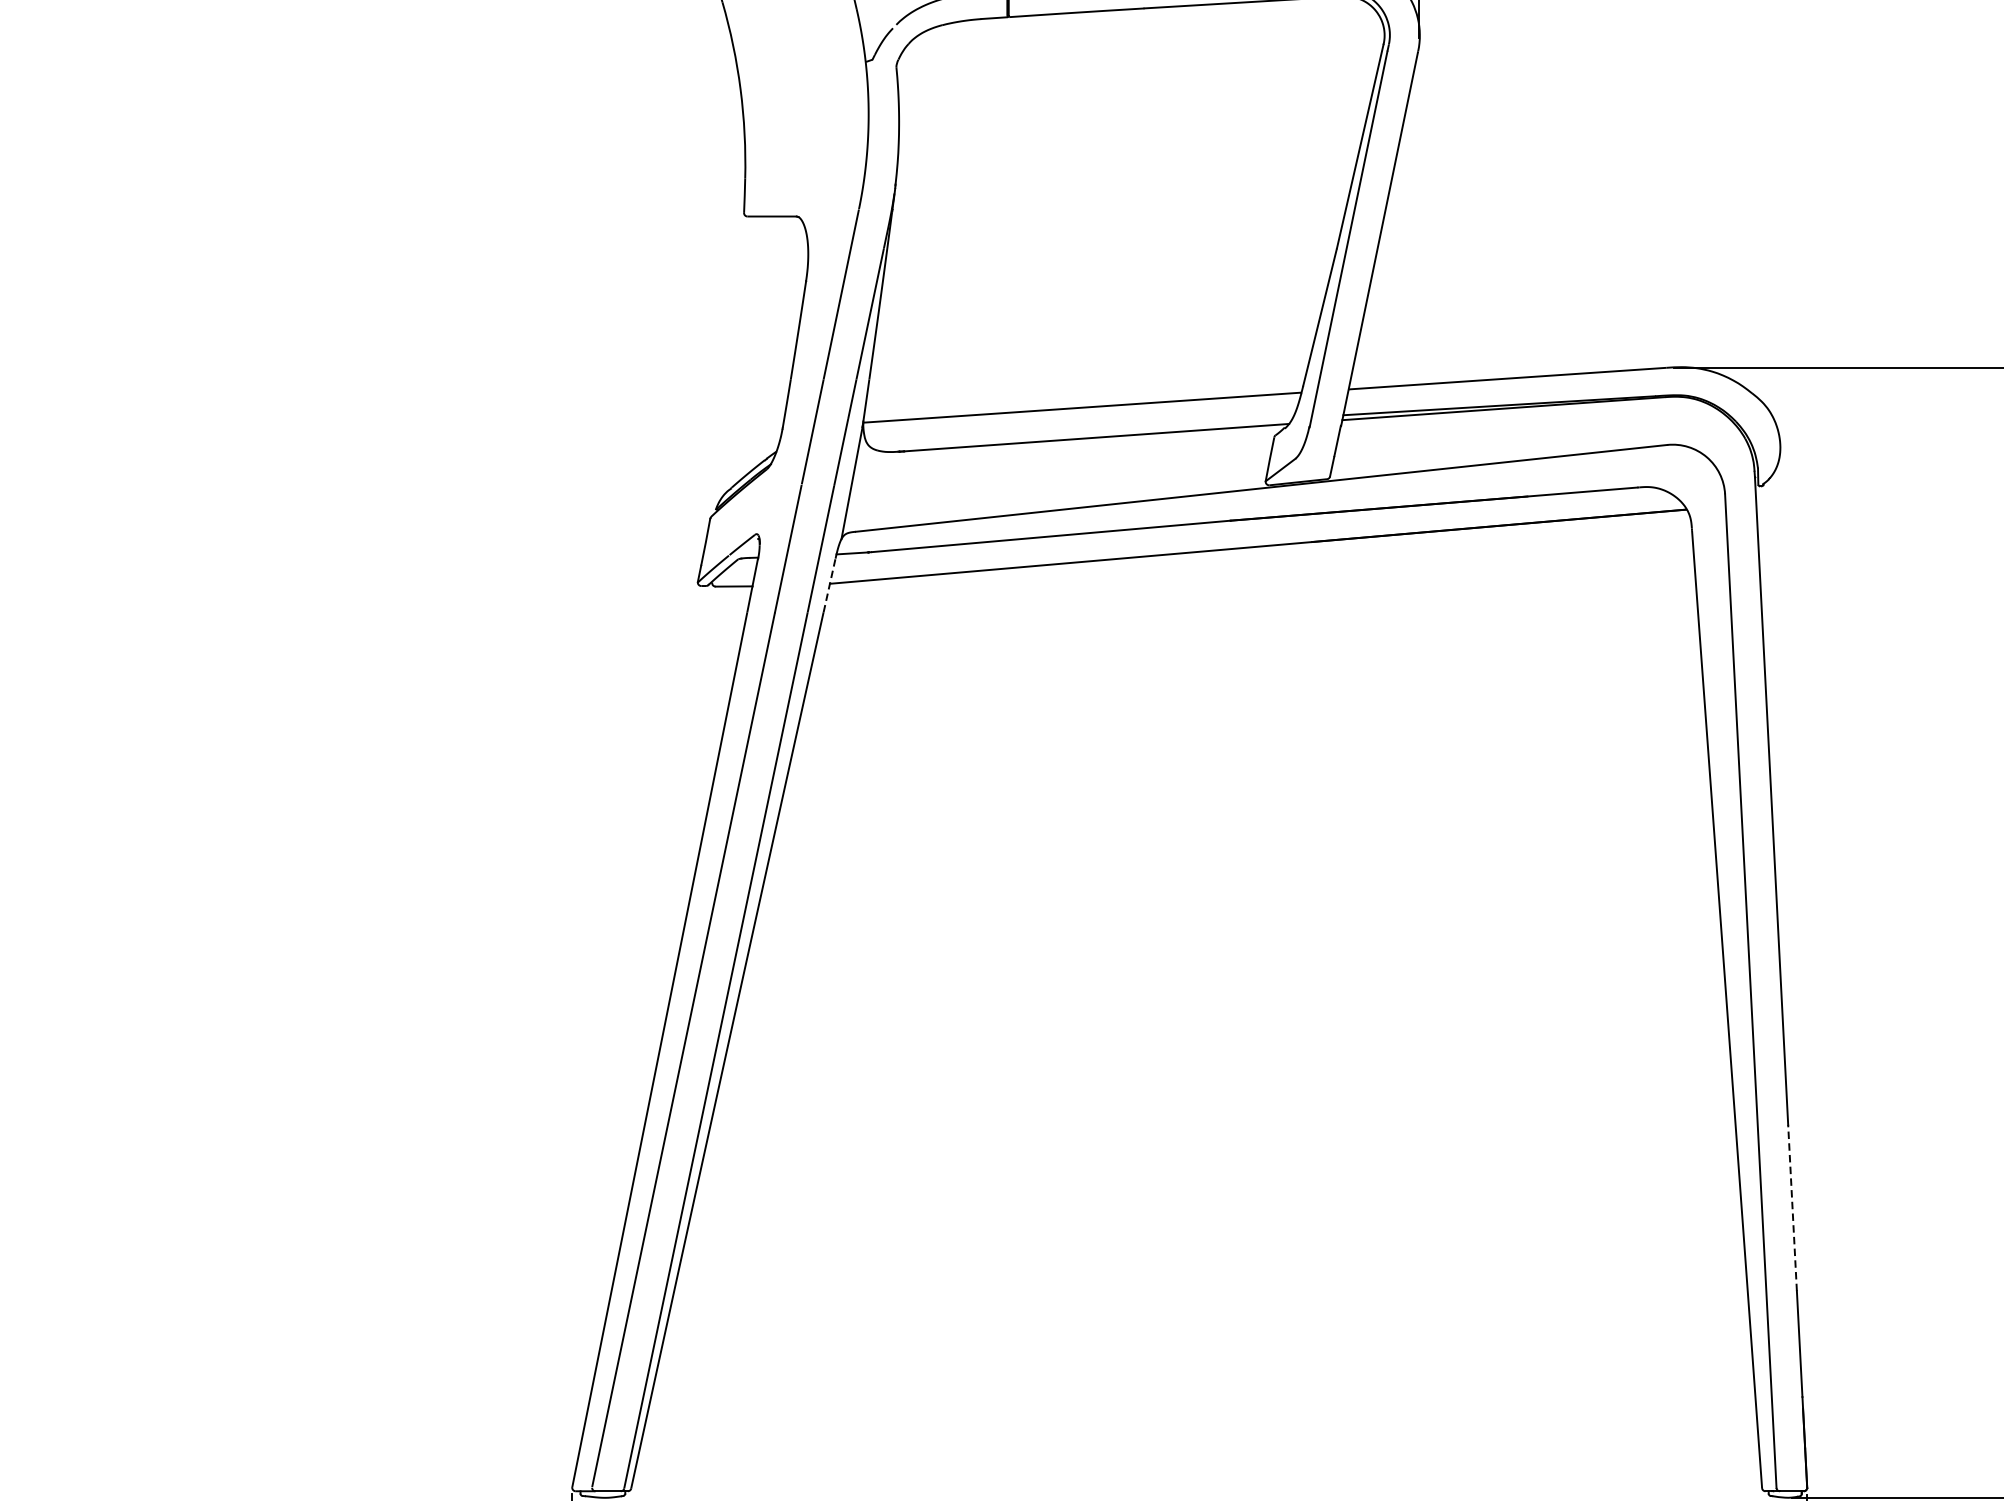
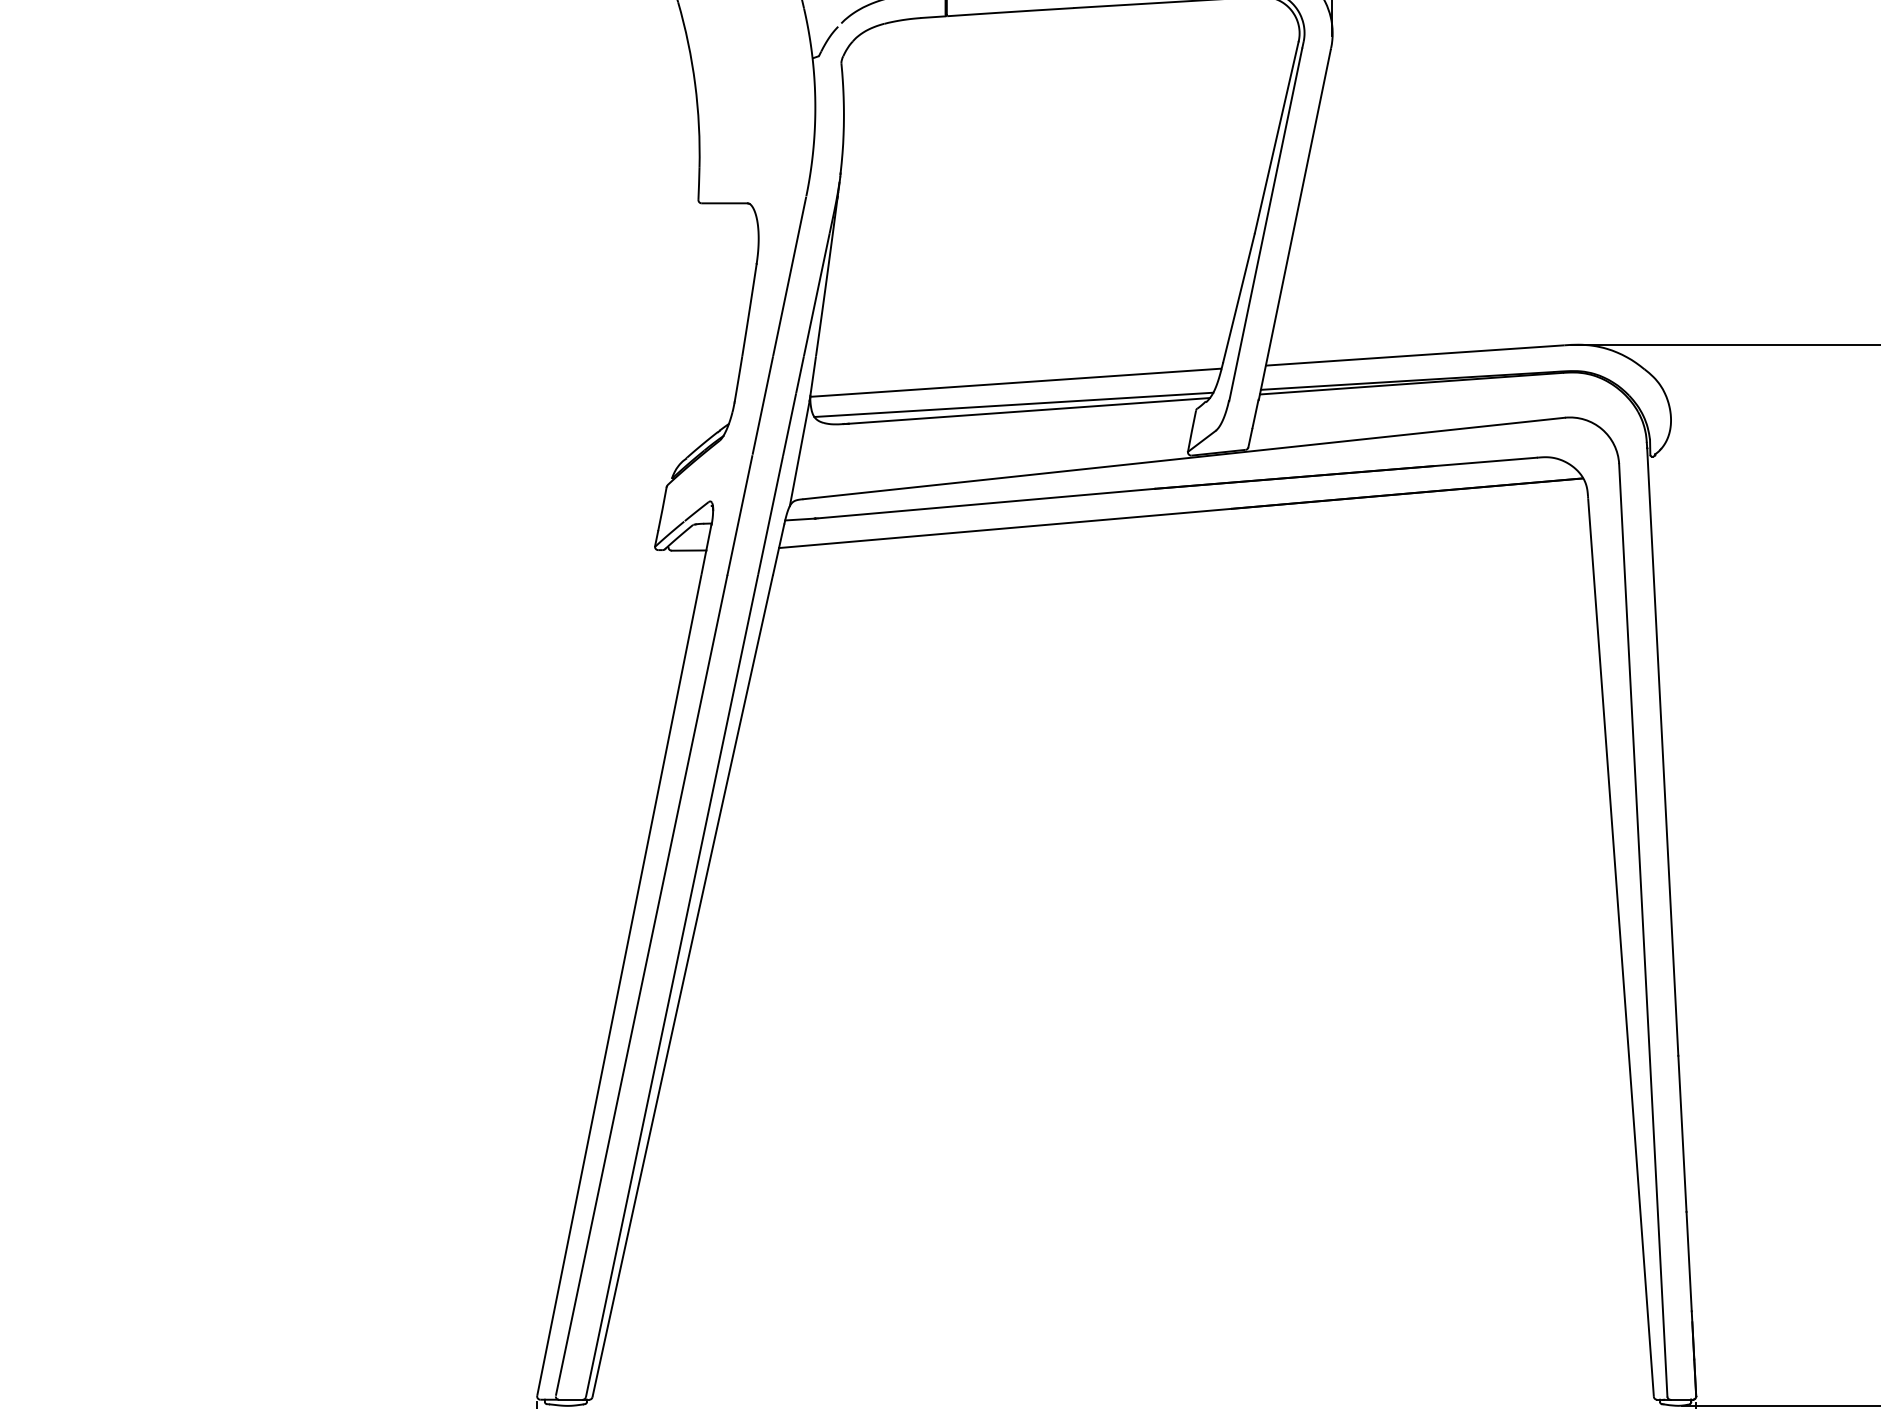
line: (1079, 430) -> (1013, 404), added
line: (829, 585) -> (778, 549), dashed -> solid
line: (1792, 1207) -> (1682, 1133), dashed -> solid

